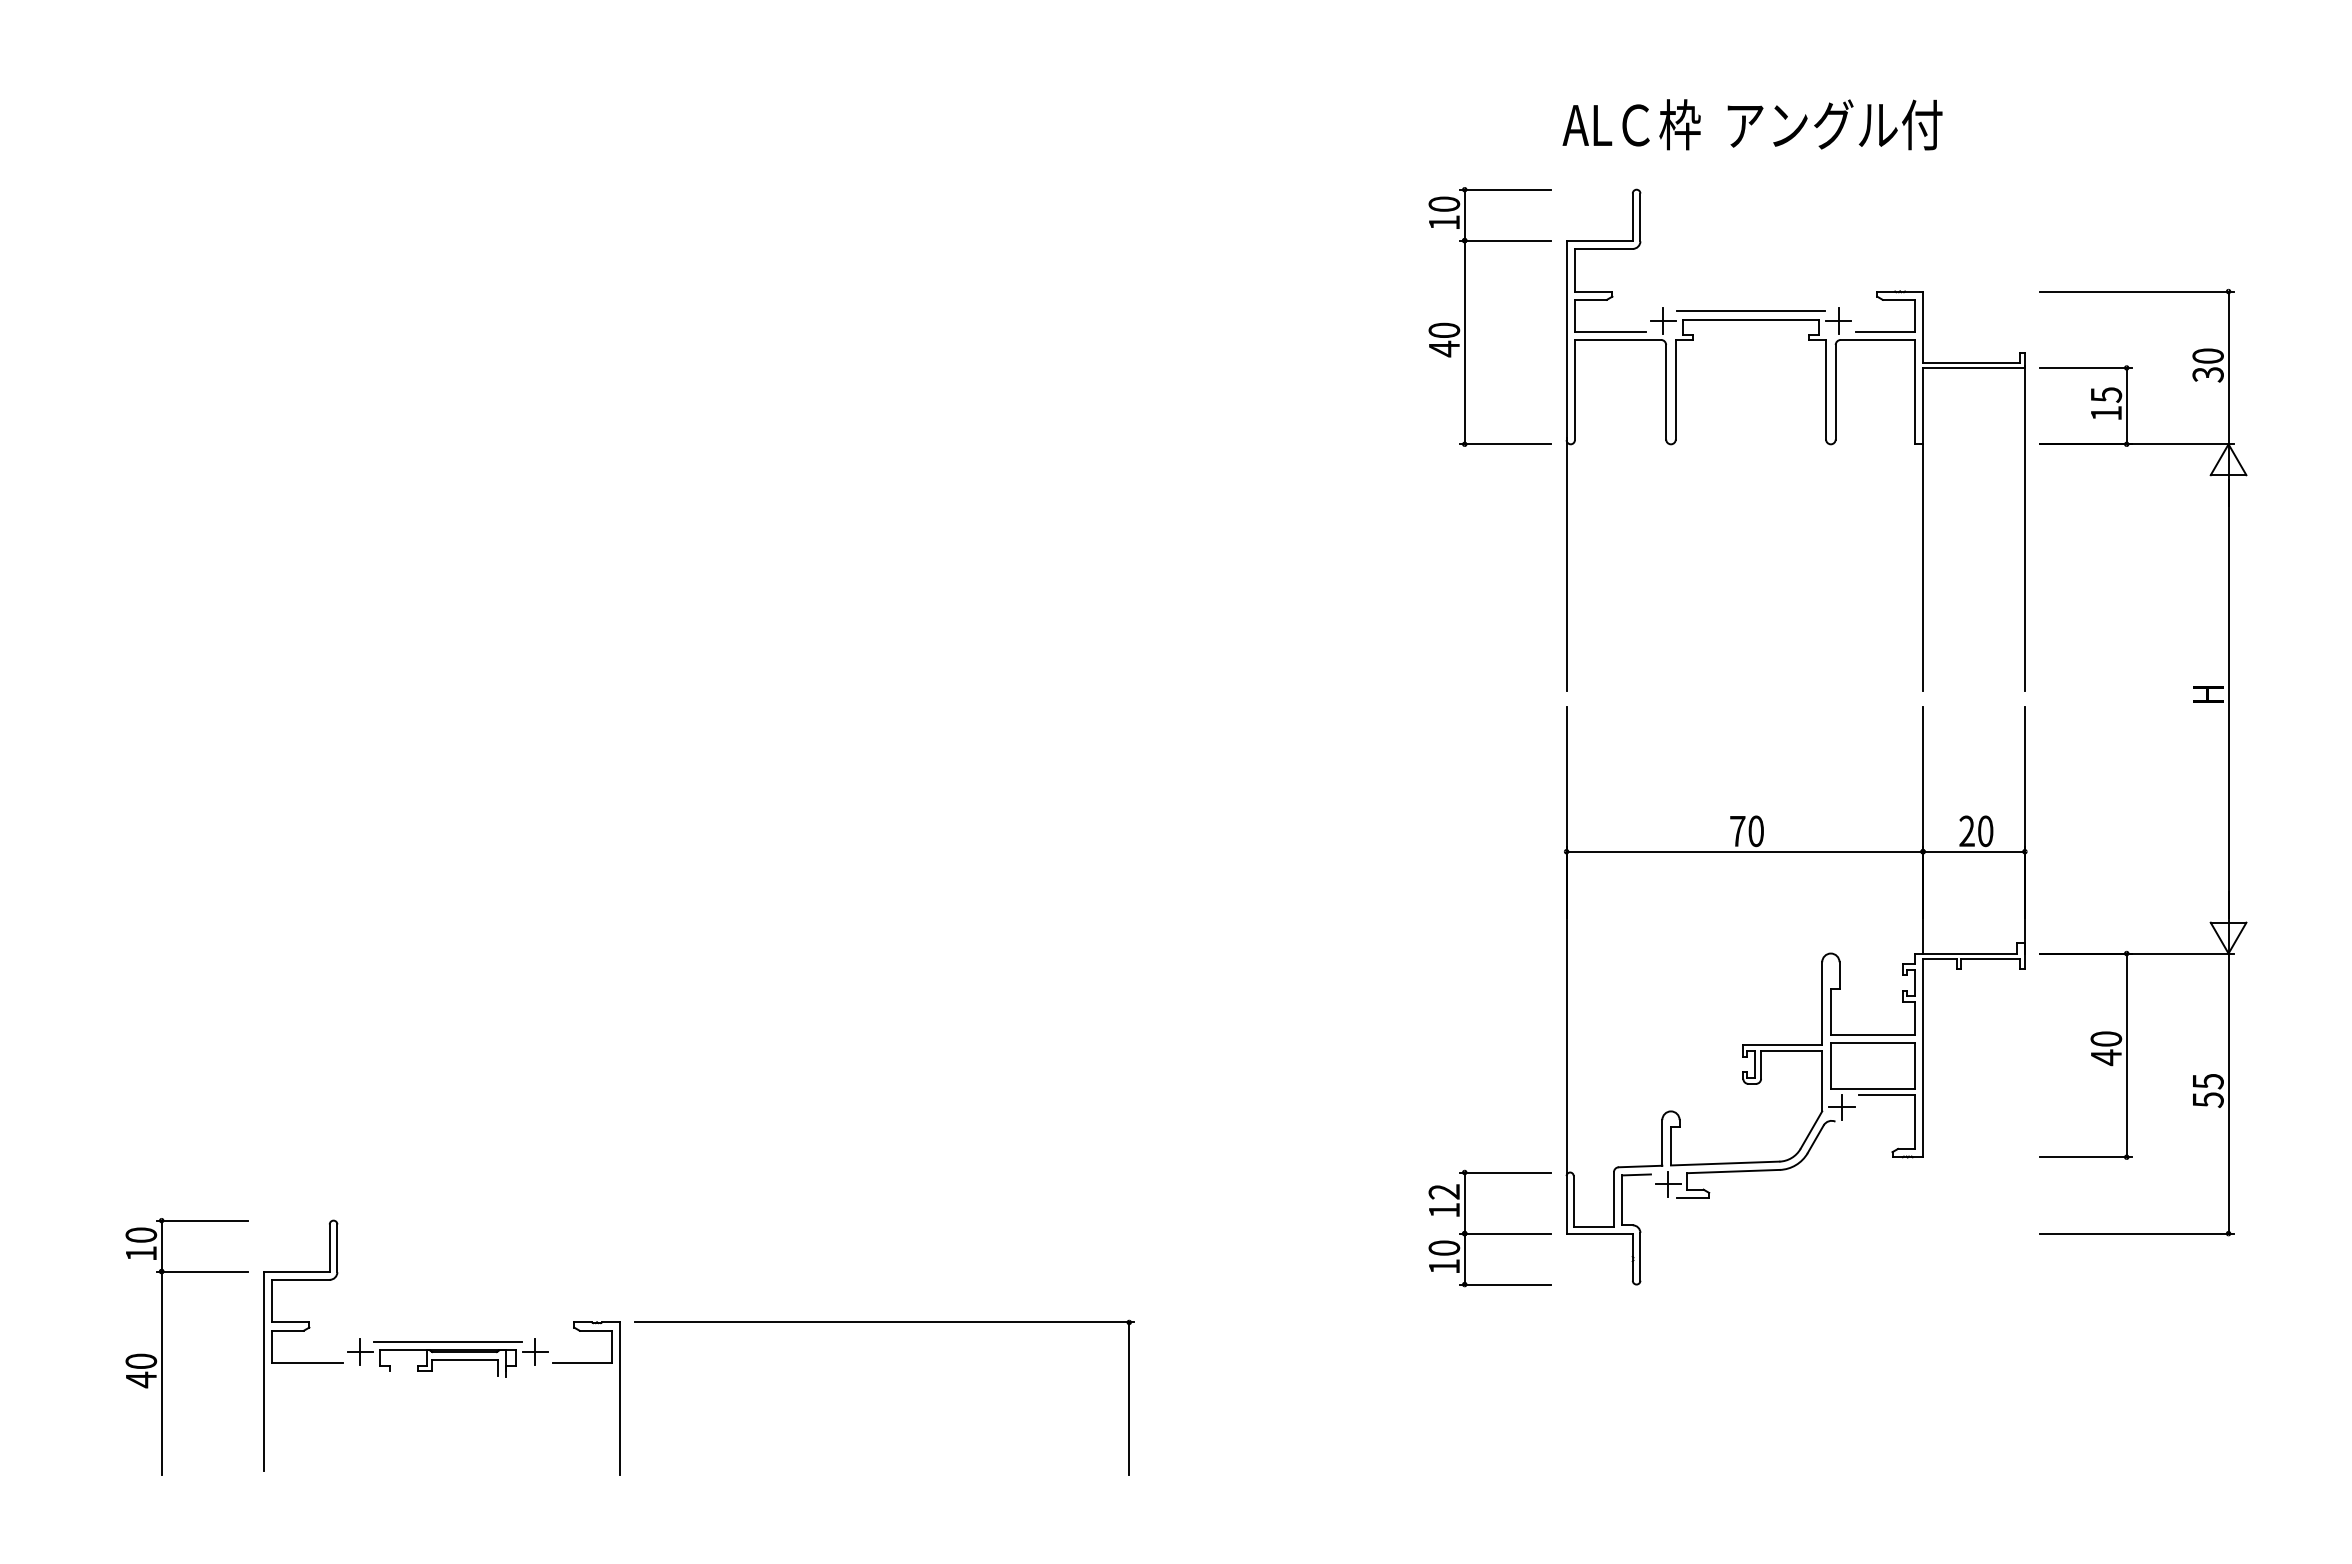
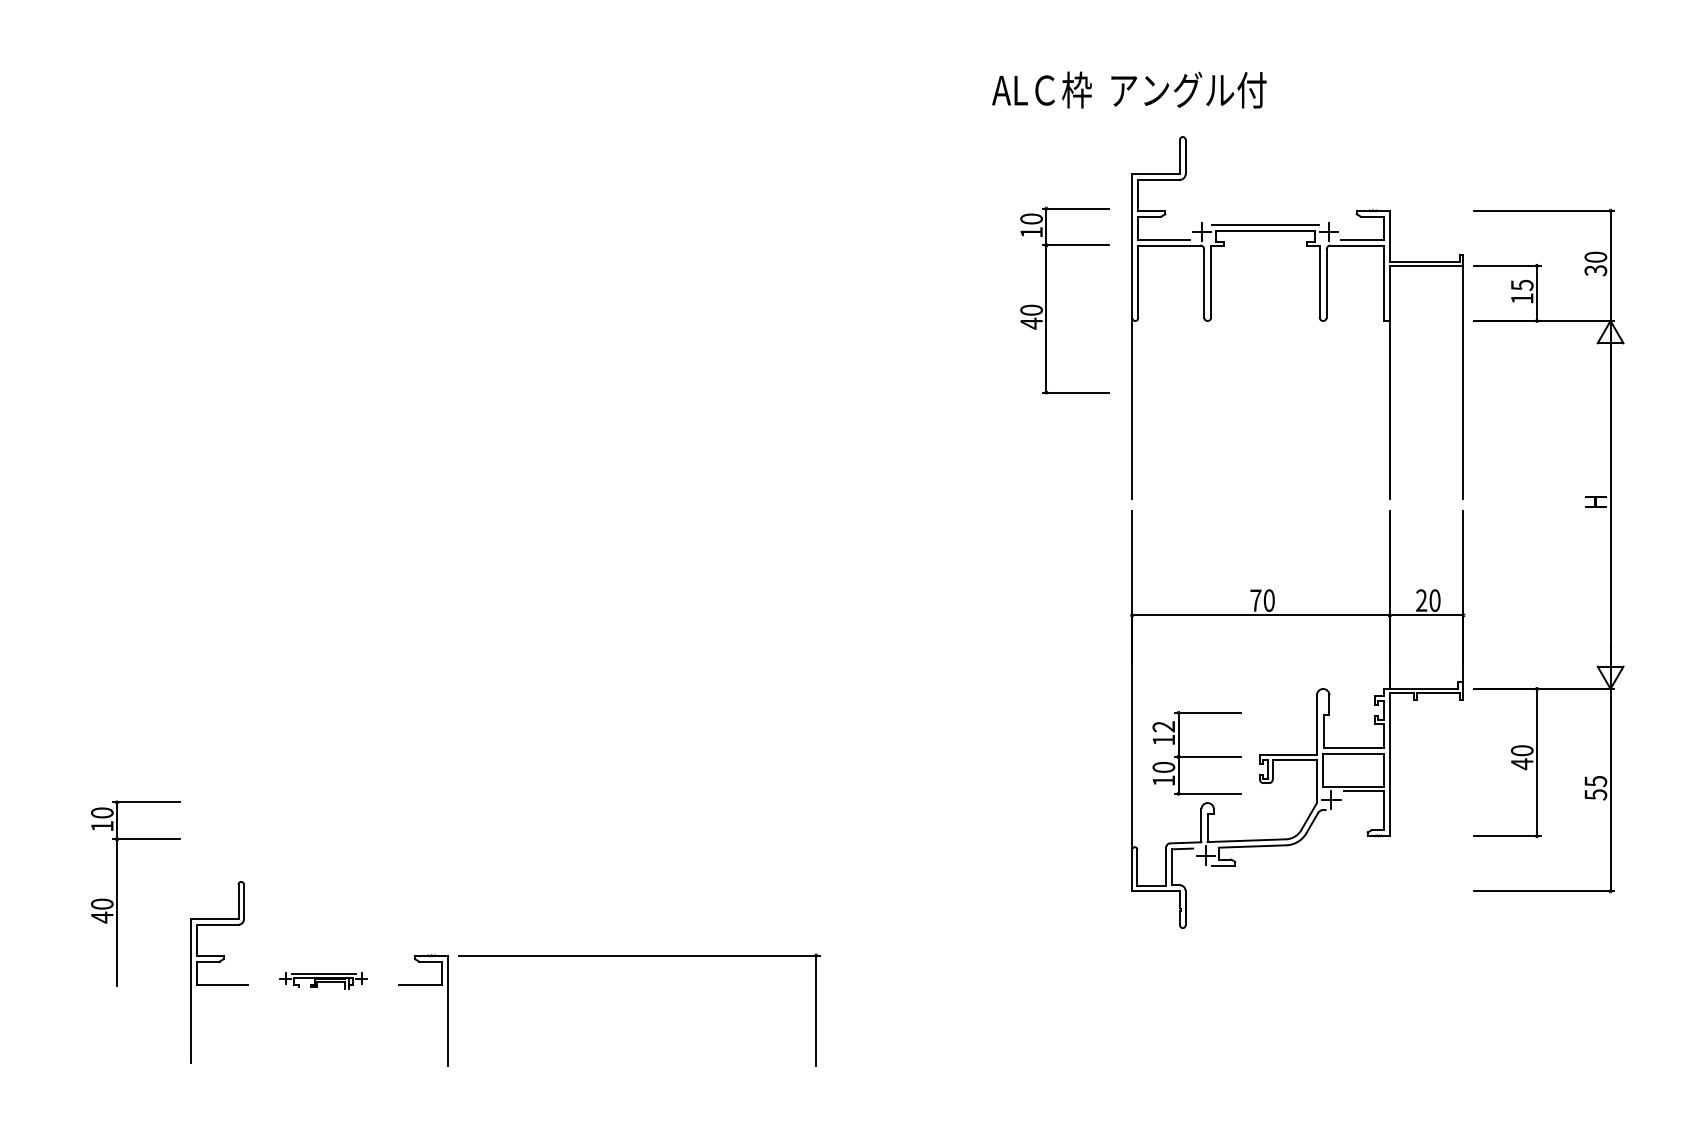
text: (1752, 124) -> (1129, 89), moved
part: (1465, 316) -> (1046, 300), moved
part: (1489, 1228) -> (1196, 753), moved
part: (162, 1346) -> (117, 893), moved
part: (447, 1357) -> (323, 980), size x0.6

